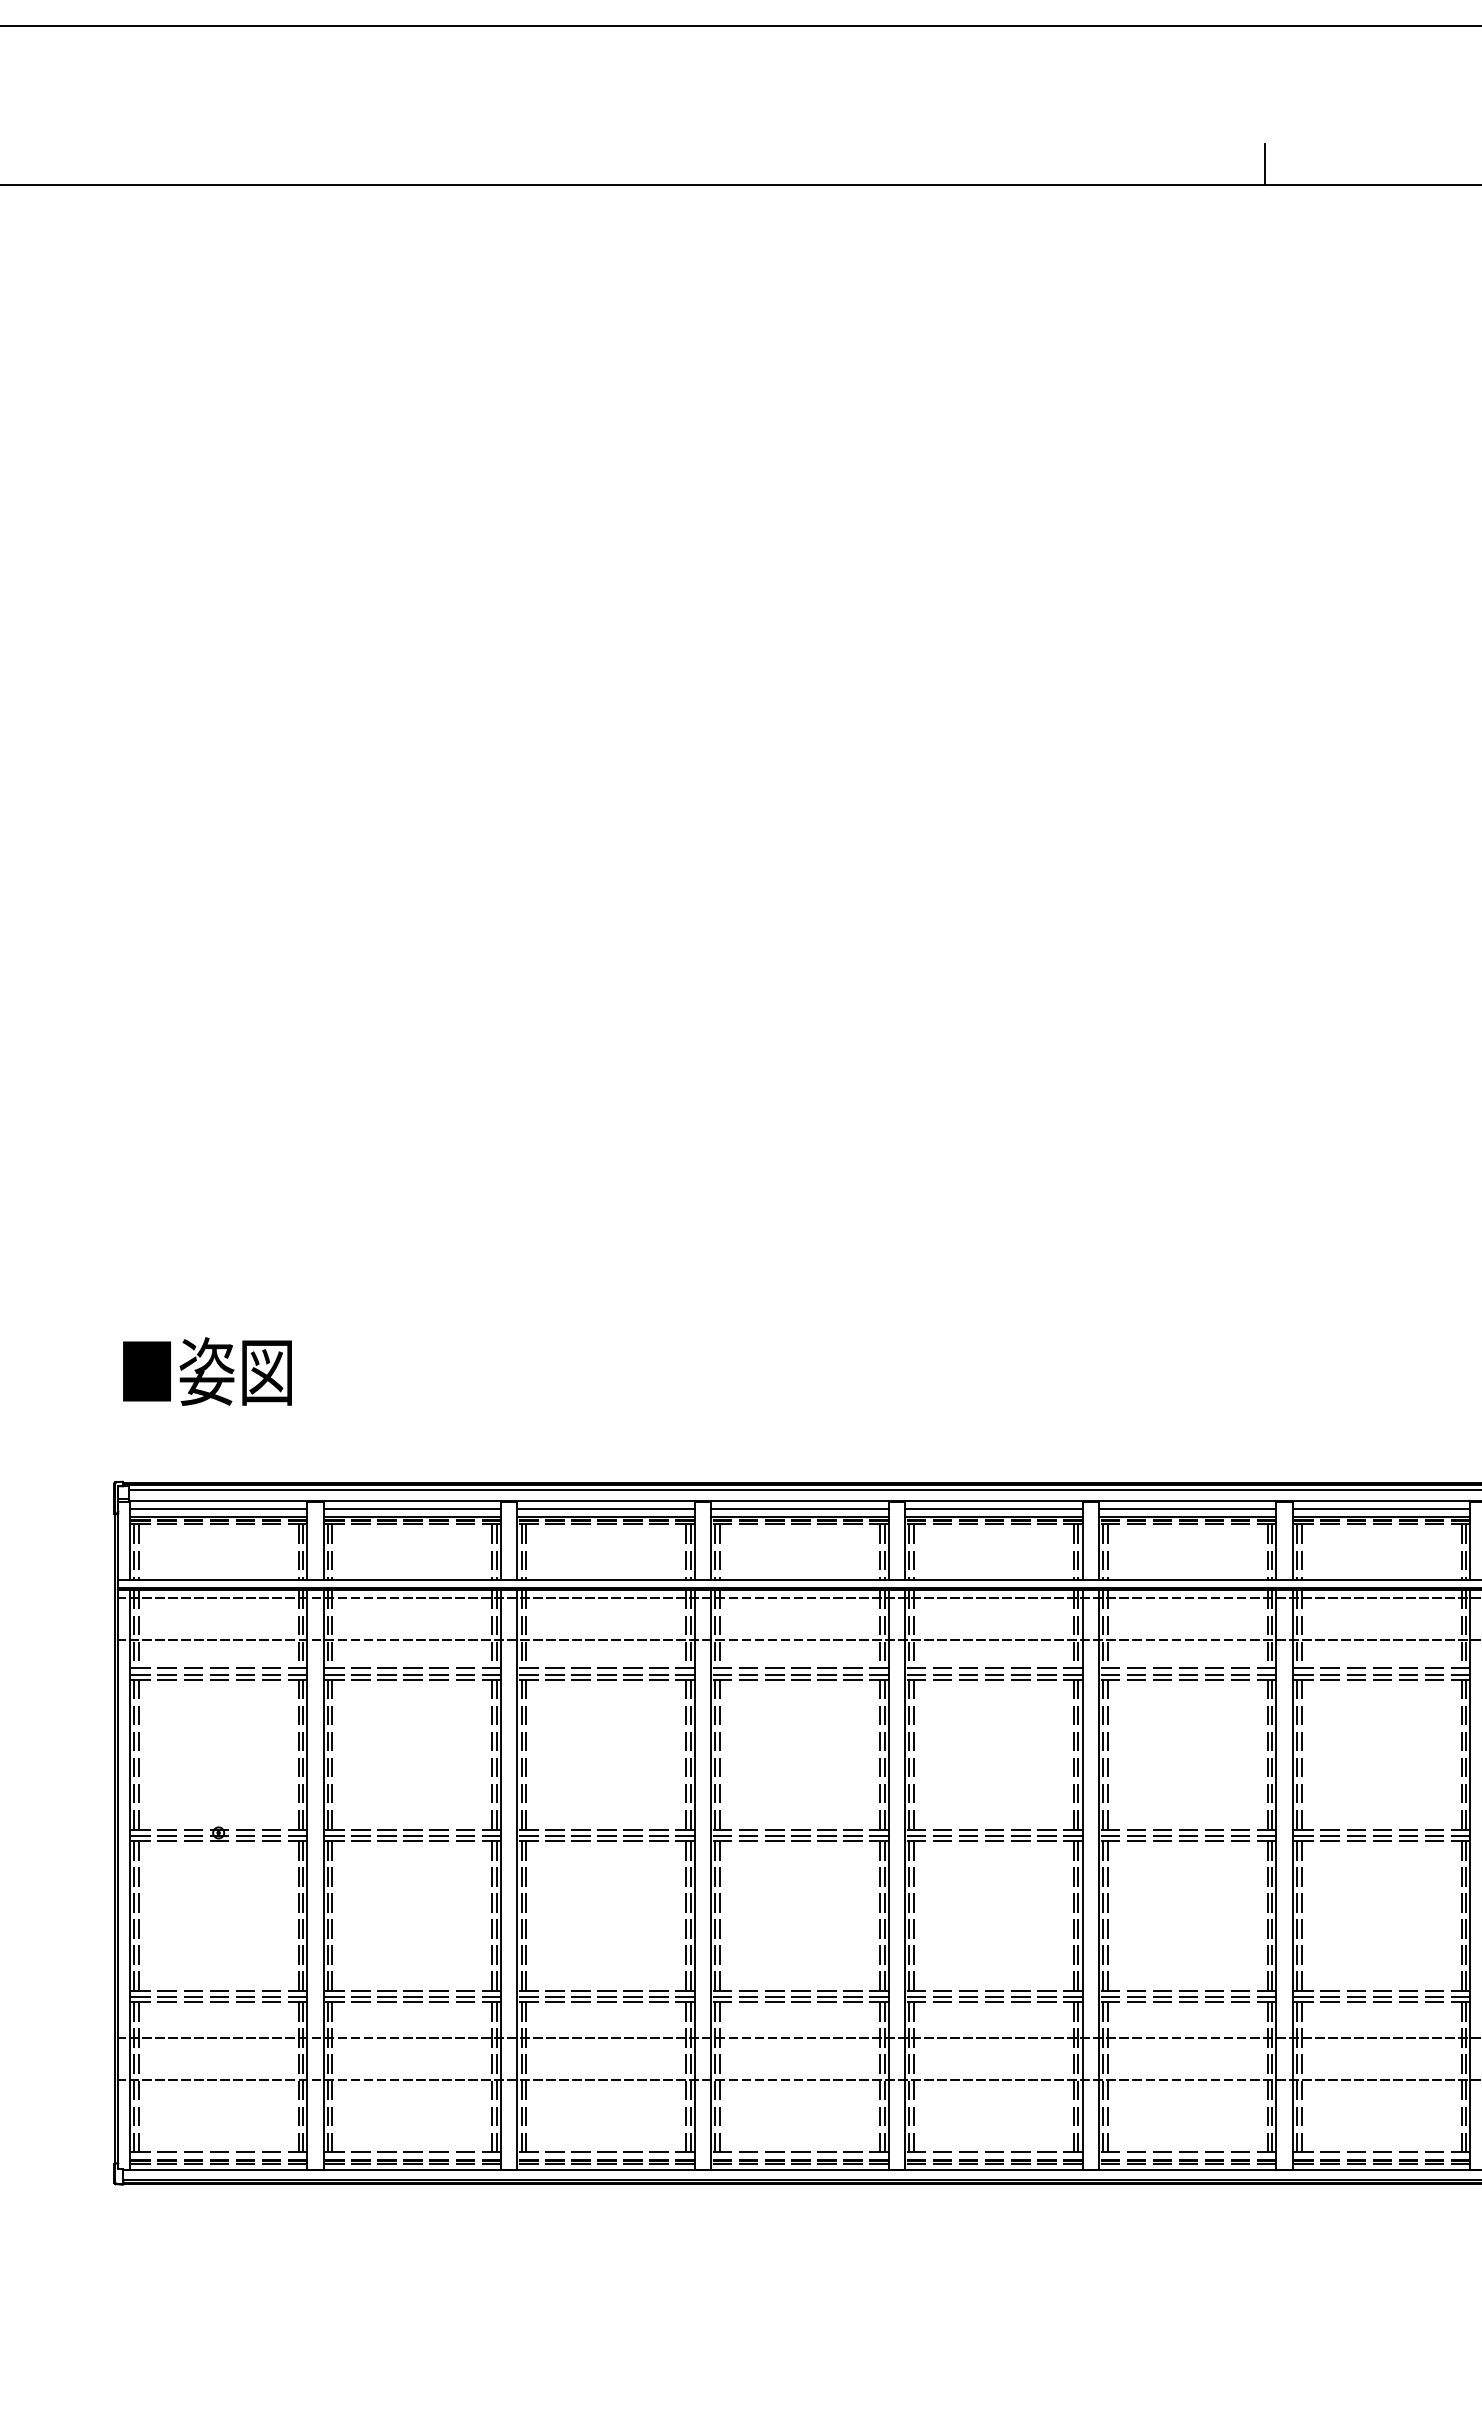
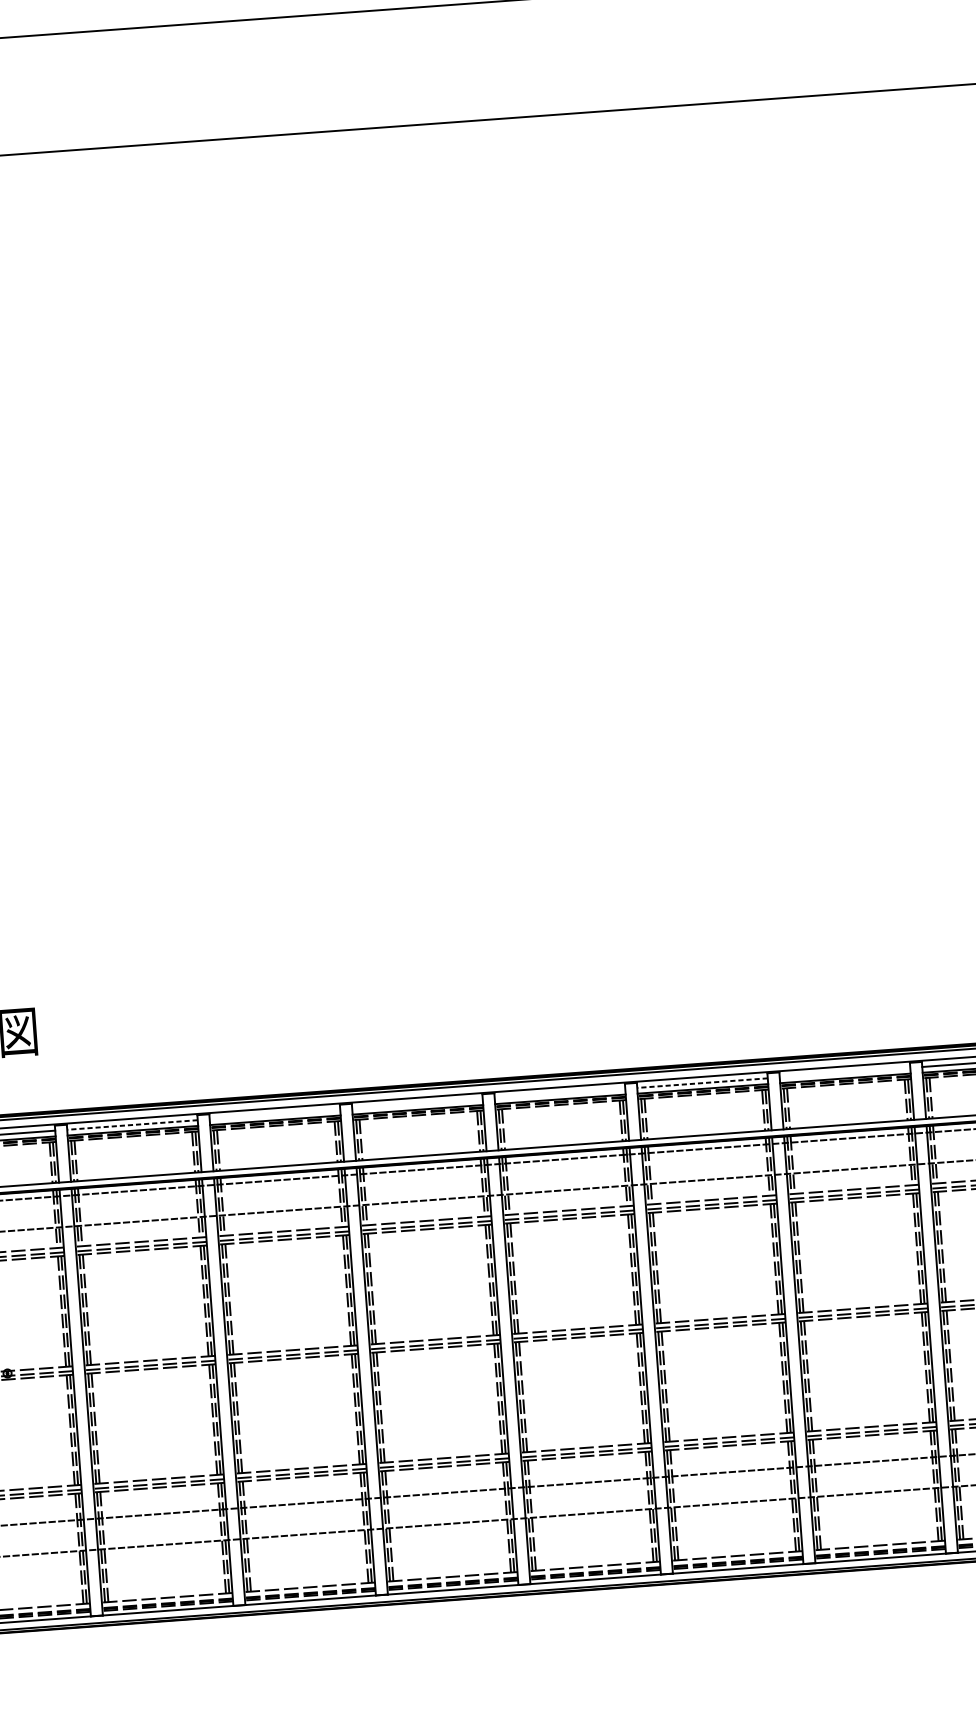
line: (1265, 163) -> (687, 89), removed
line: (412, 1509) -> (132, 1125), solid -> dashed
line: (605, 1509) -> (274, 1114), removed
line: (799, 1509) -> (417, 1104), removed
line: (993, 1509) -> (559, 1093), removed
line: (1187, 1509) -> (702, 1083), solid -> dashed
line: (1381, 1509) -> (845, 1072), removed

